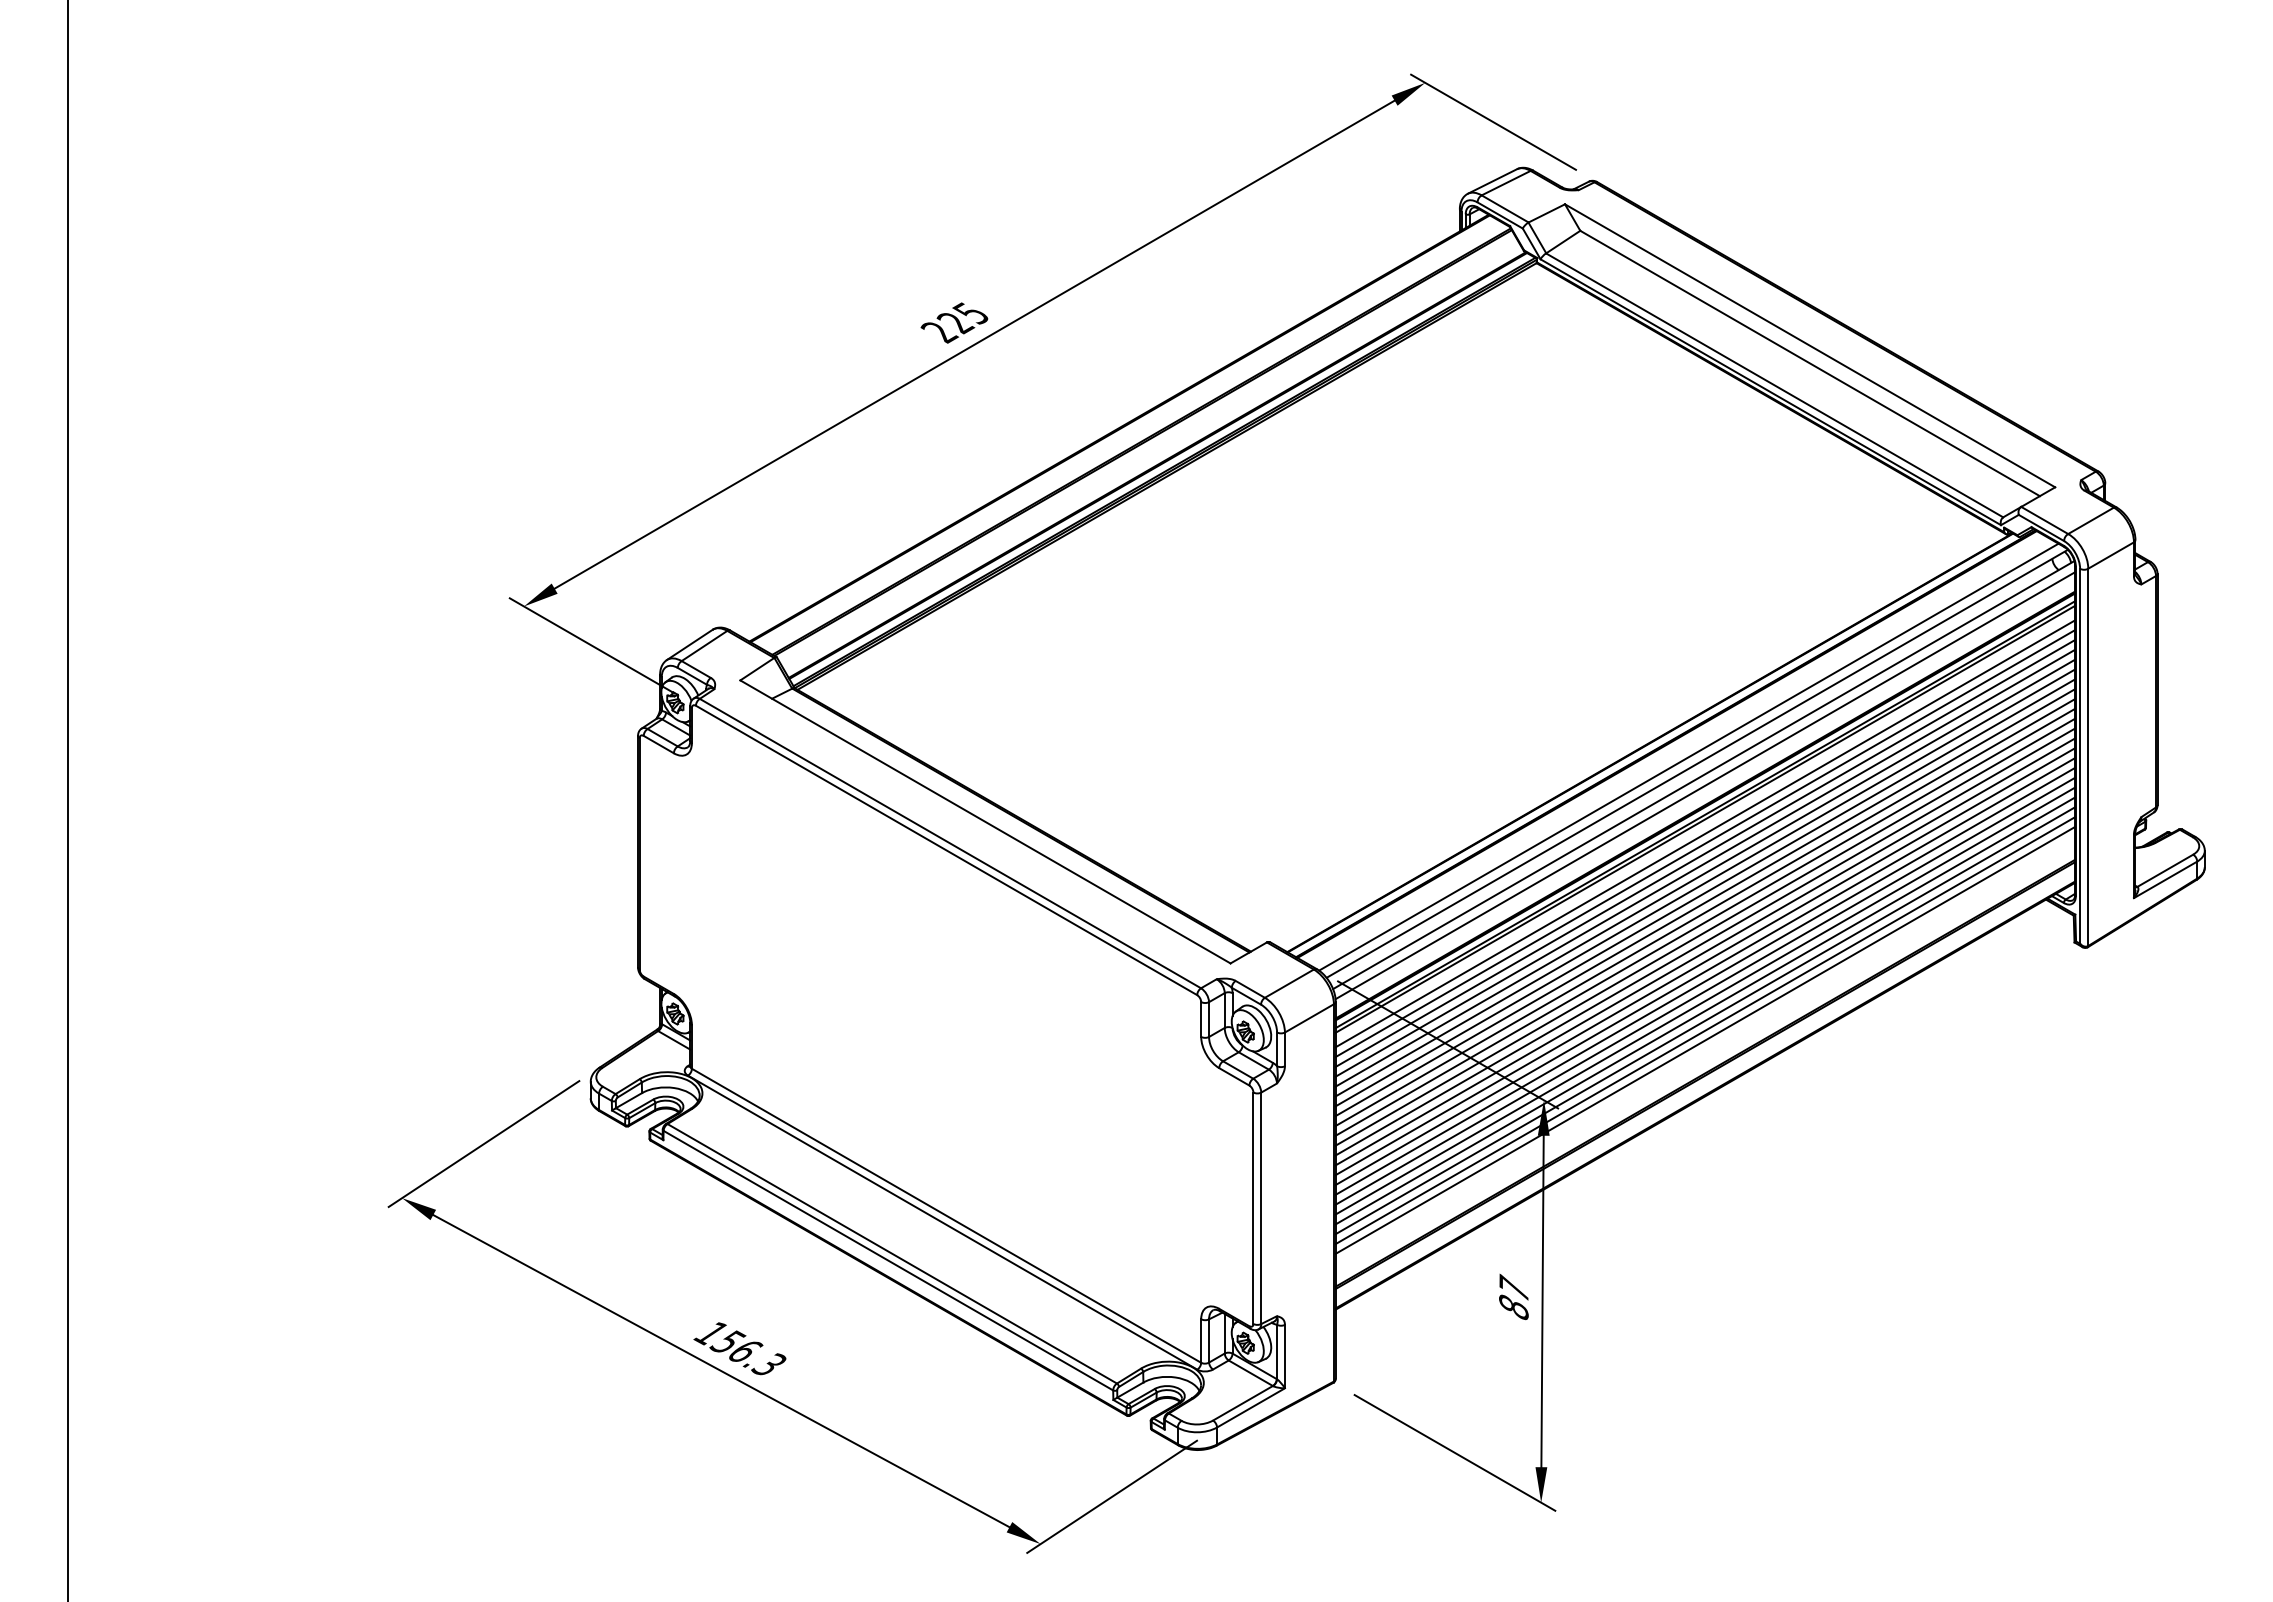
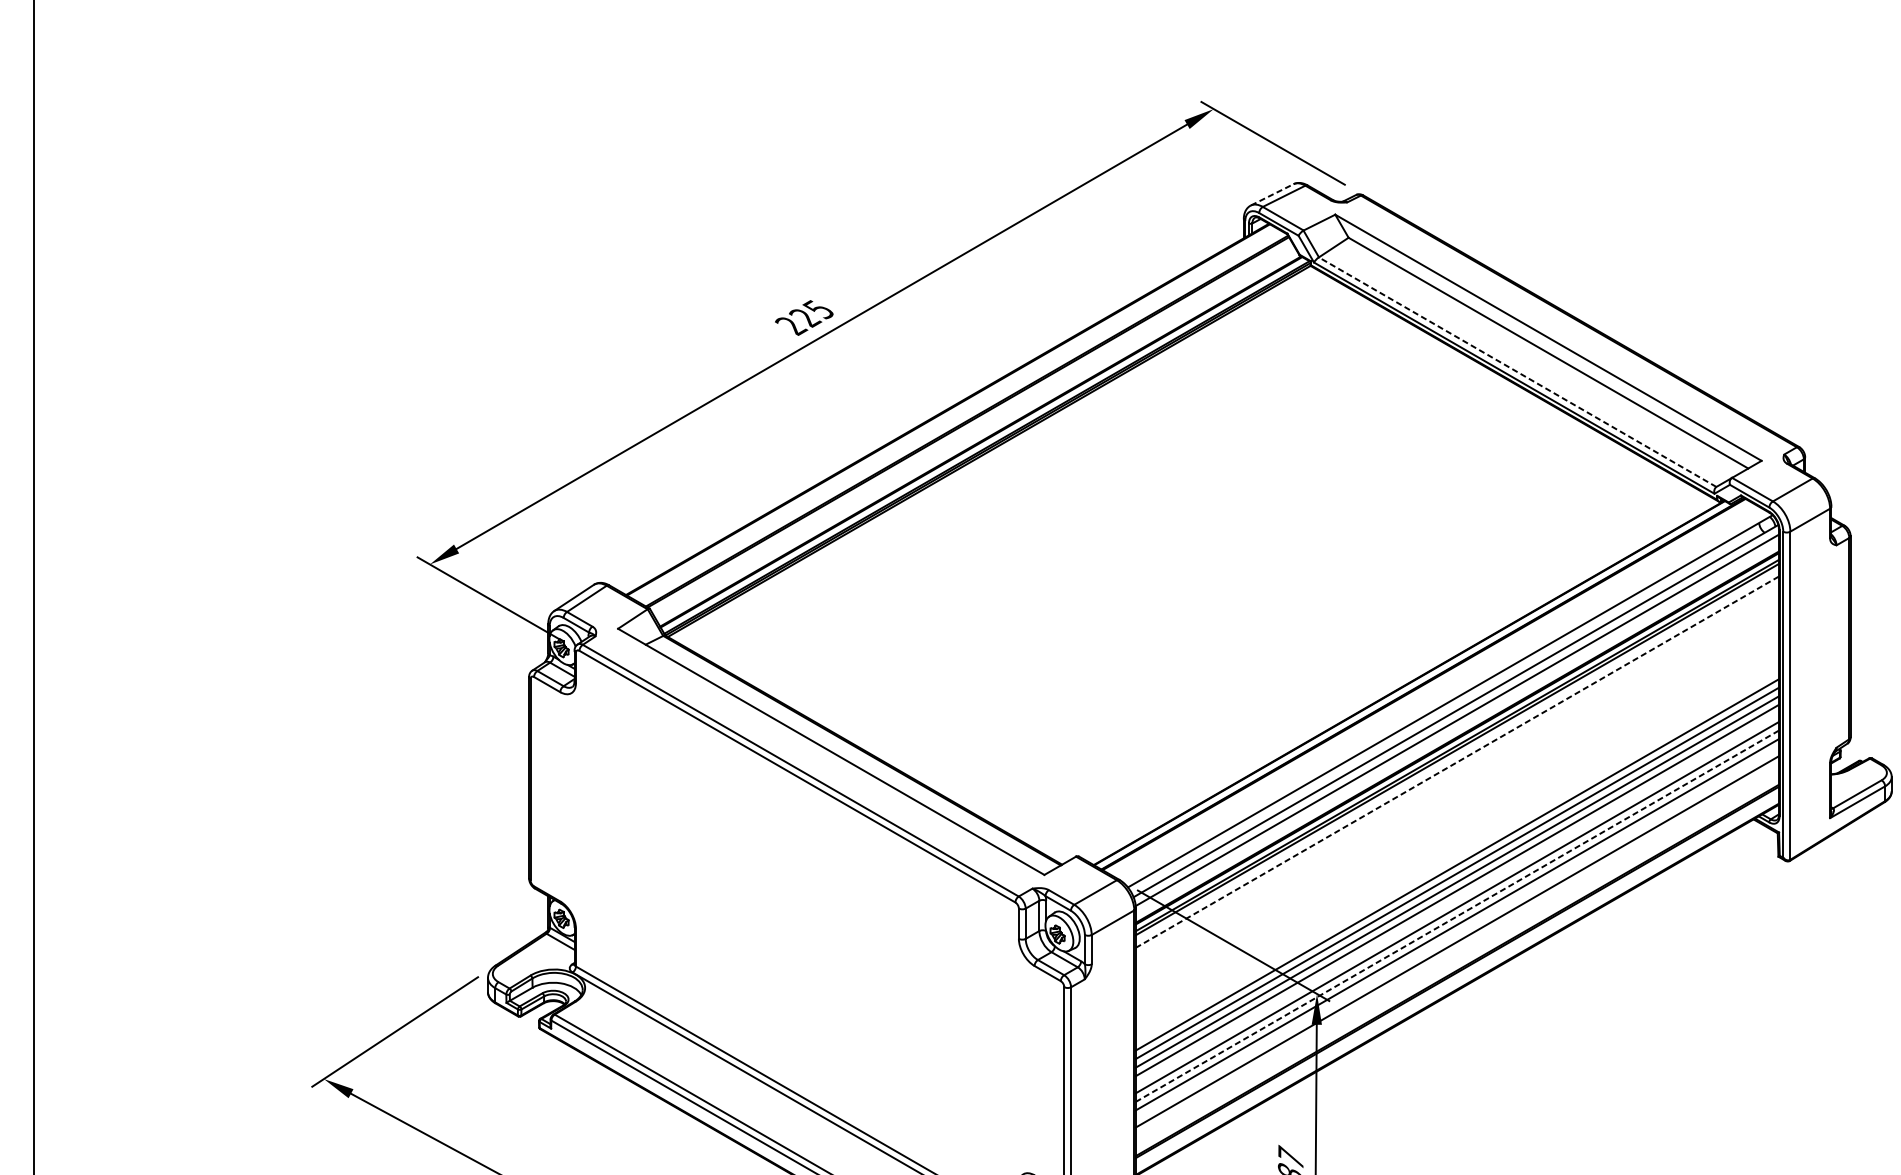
line: (1493, 181) -> (1273, 194), solid -> dashed
line: (1774, 385) -> (1517, 372), solid -> dashed
line: (1688, 756) -> (1442, 694), removed
line: (1705, 833) -> (1457, 761), solid -> dashed
line: (1705, 843) -> (1457, 770), removed
line: (1705, 853) -> (1457, 779), removed
line: (1705, 862) -> (1457, 787), removed
line: (1705, 872) -> (1457, 795), removed
line: (1705, 882) -> (1457, 804), removed
line: (1705, 892) -> (1457, 813), removed
line: (1705, 902) -> (1457, 821), removed
line: (1705, 912) -> (1457, 830), removed
line: (1705, 921) -> (1457, 838), removed
line: (1705, 931) -> (1457, 847), removed
line: (1705, 941) -> (1457, 855), removed
line: (1705, 990) -> (1457, 898), removed
line: (1705, 1010) -> (1457, 915), solid -> dashed
line: (1705, 1030) -> (1457, 933), removed

